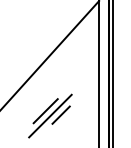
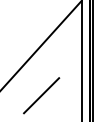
line: (45, 111) -> (37, 91), removed
line: (60, 114) -> (49, 94), removed

